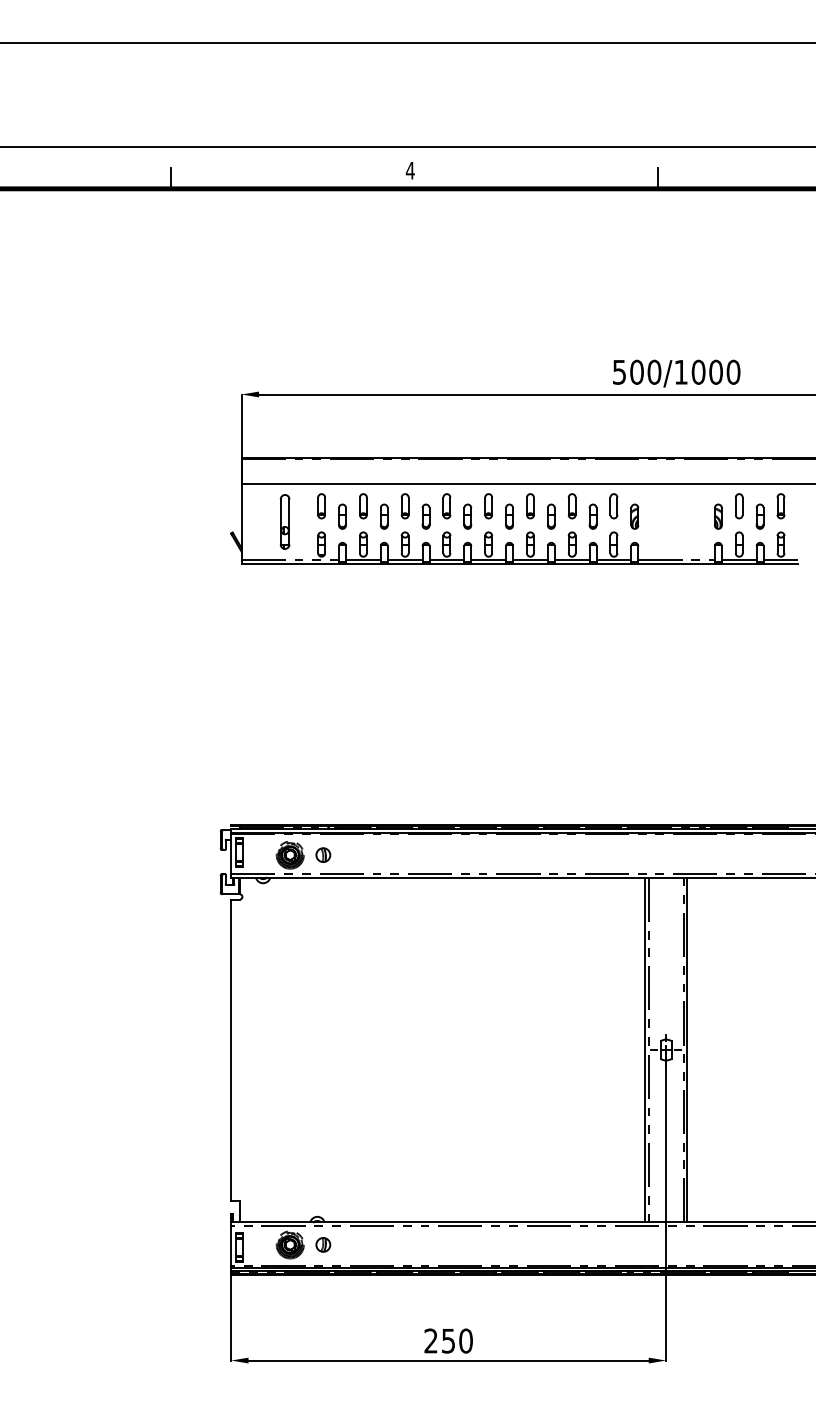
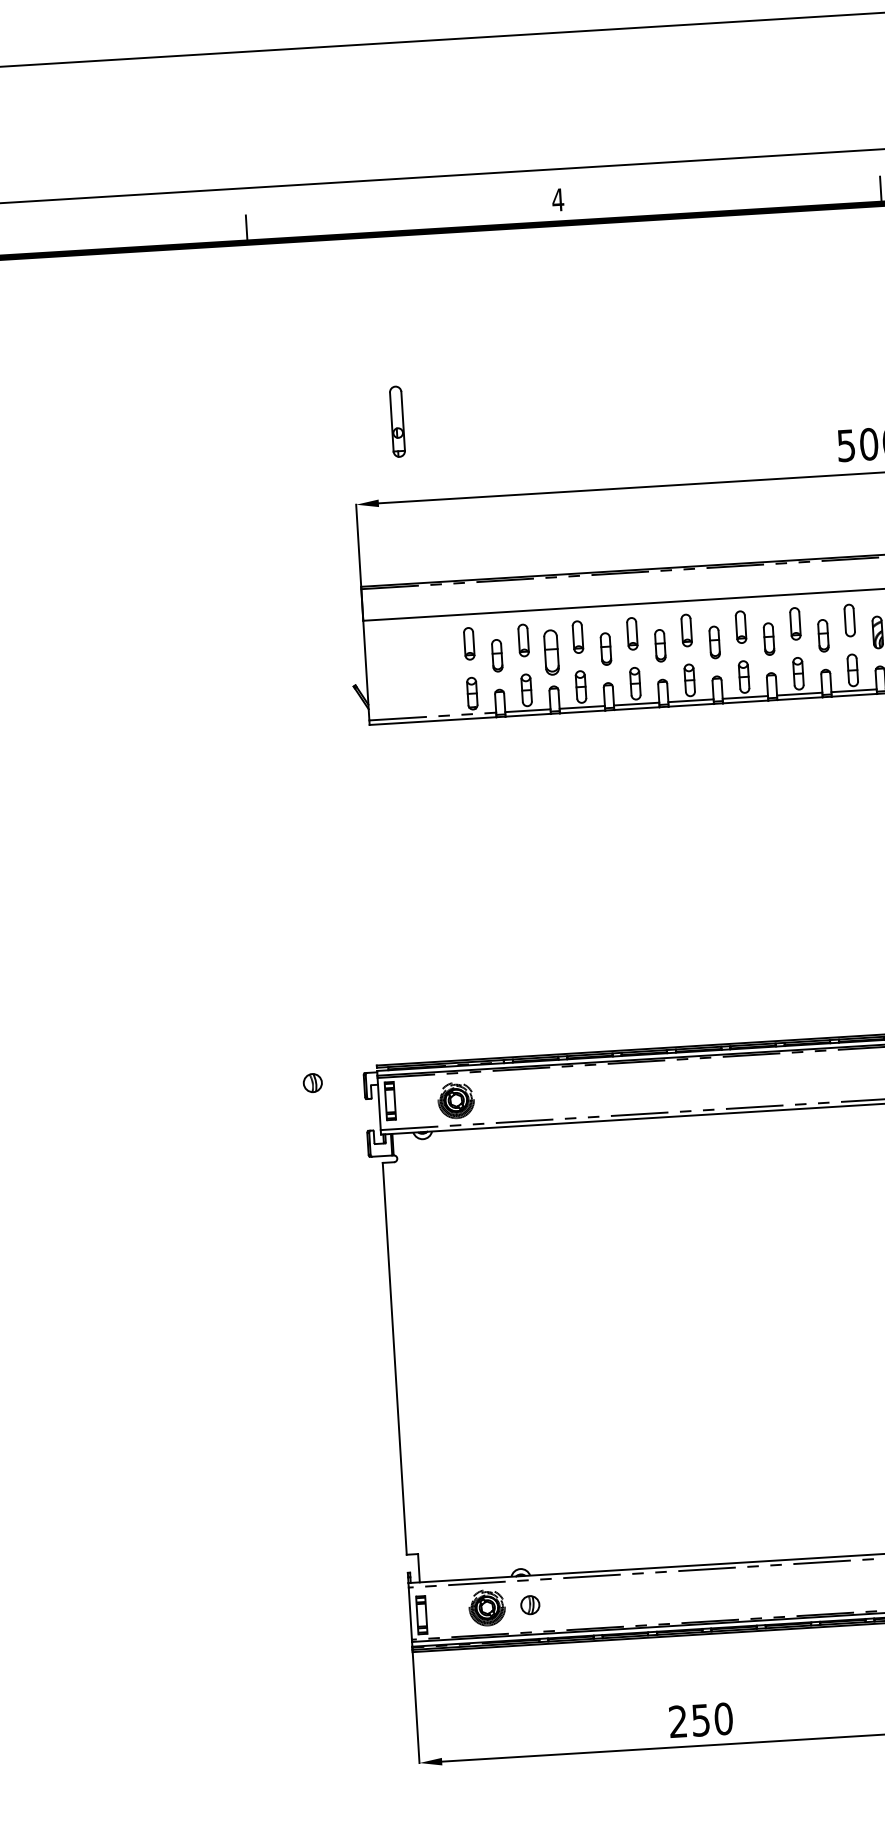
part: (384, 516) -> (551, 652), size x1.4
part: (284, 521) -> (396, 421), moved
part: (323, 854) -> (312, 1082), moved

